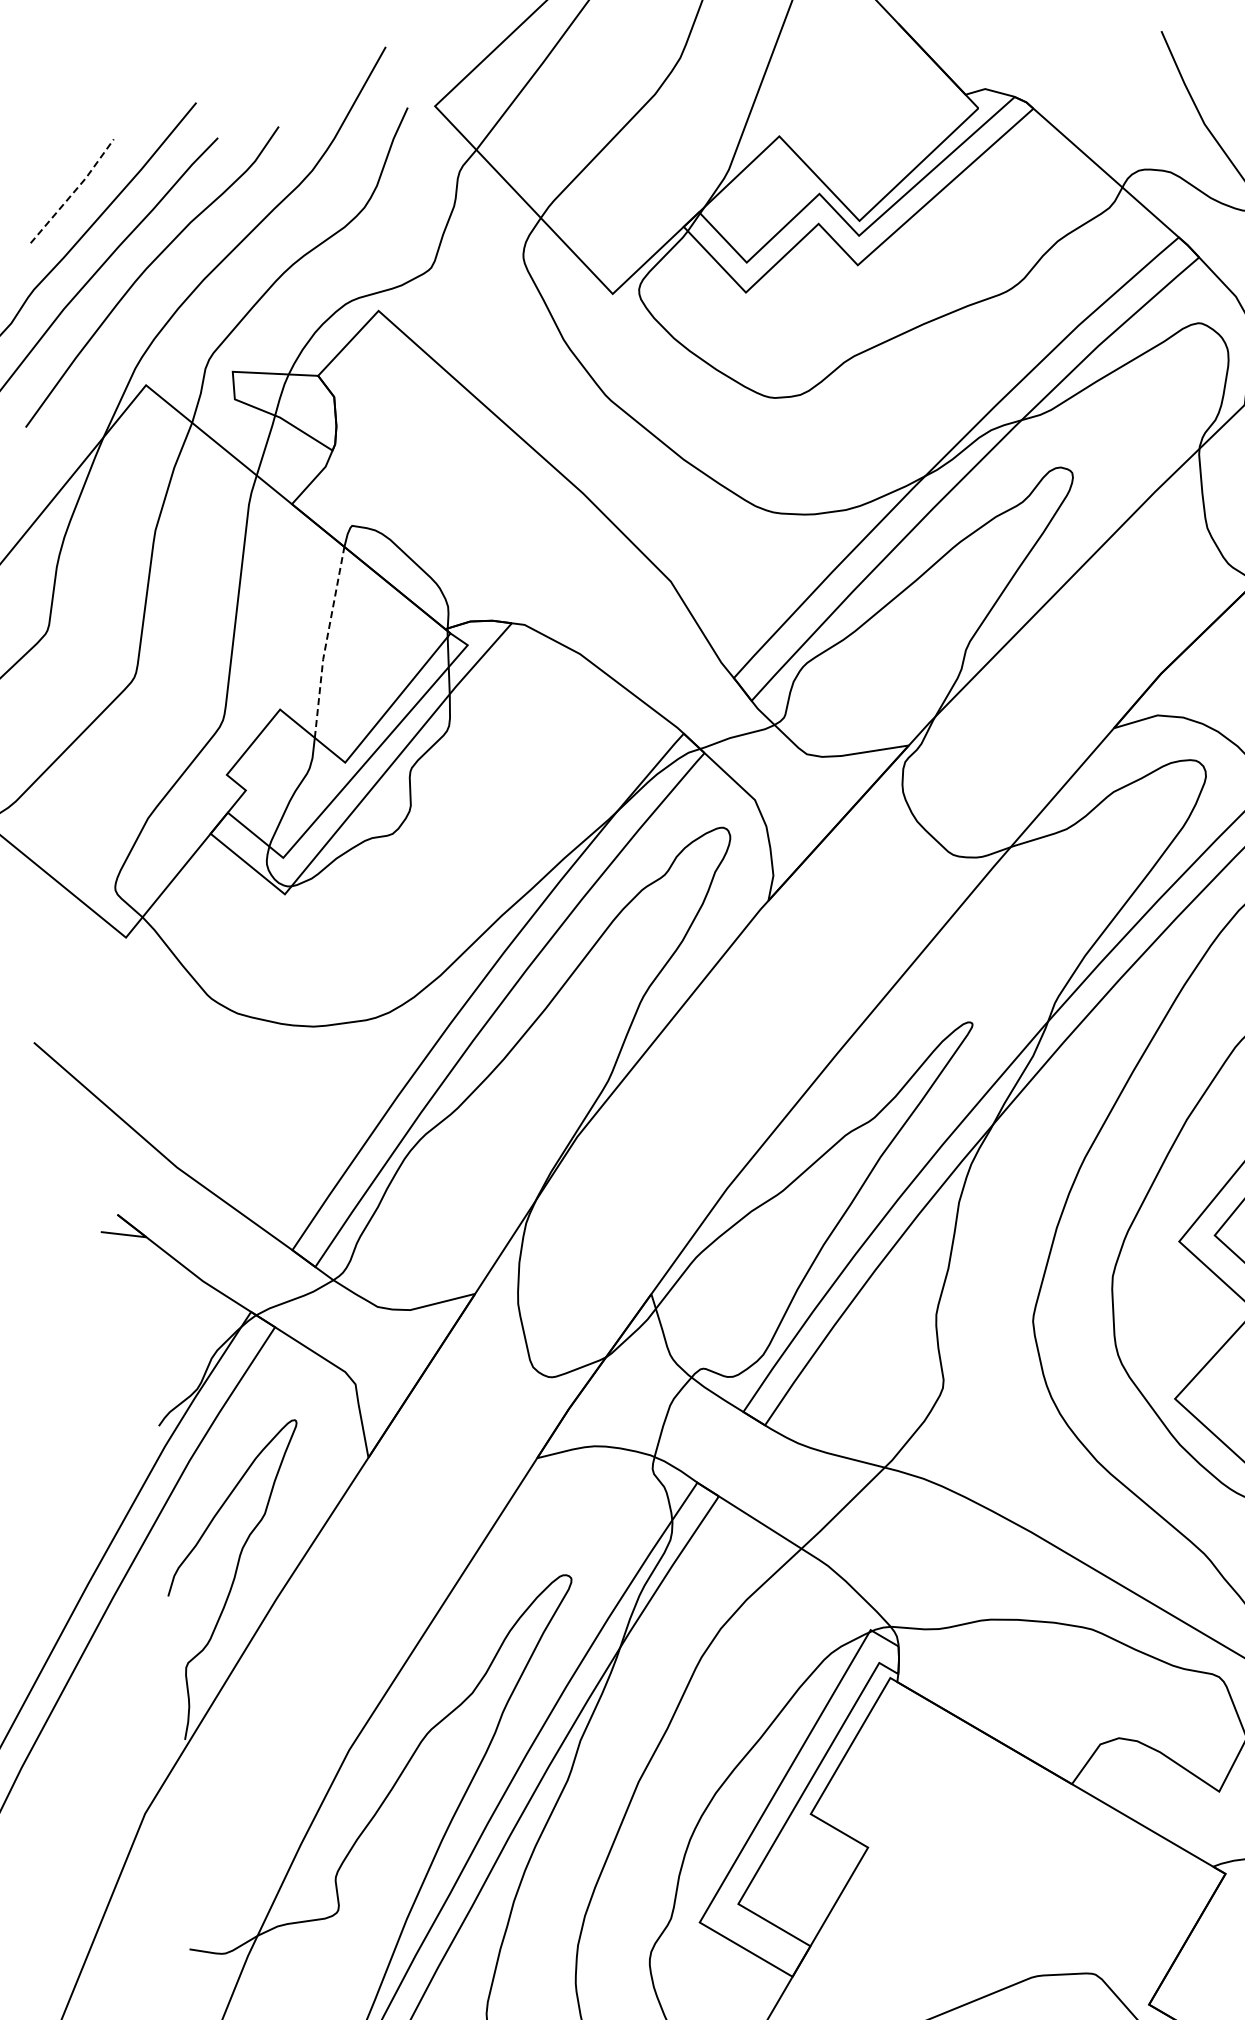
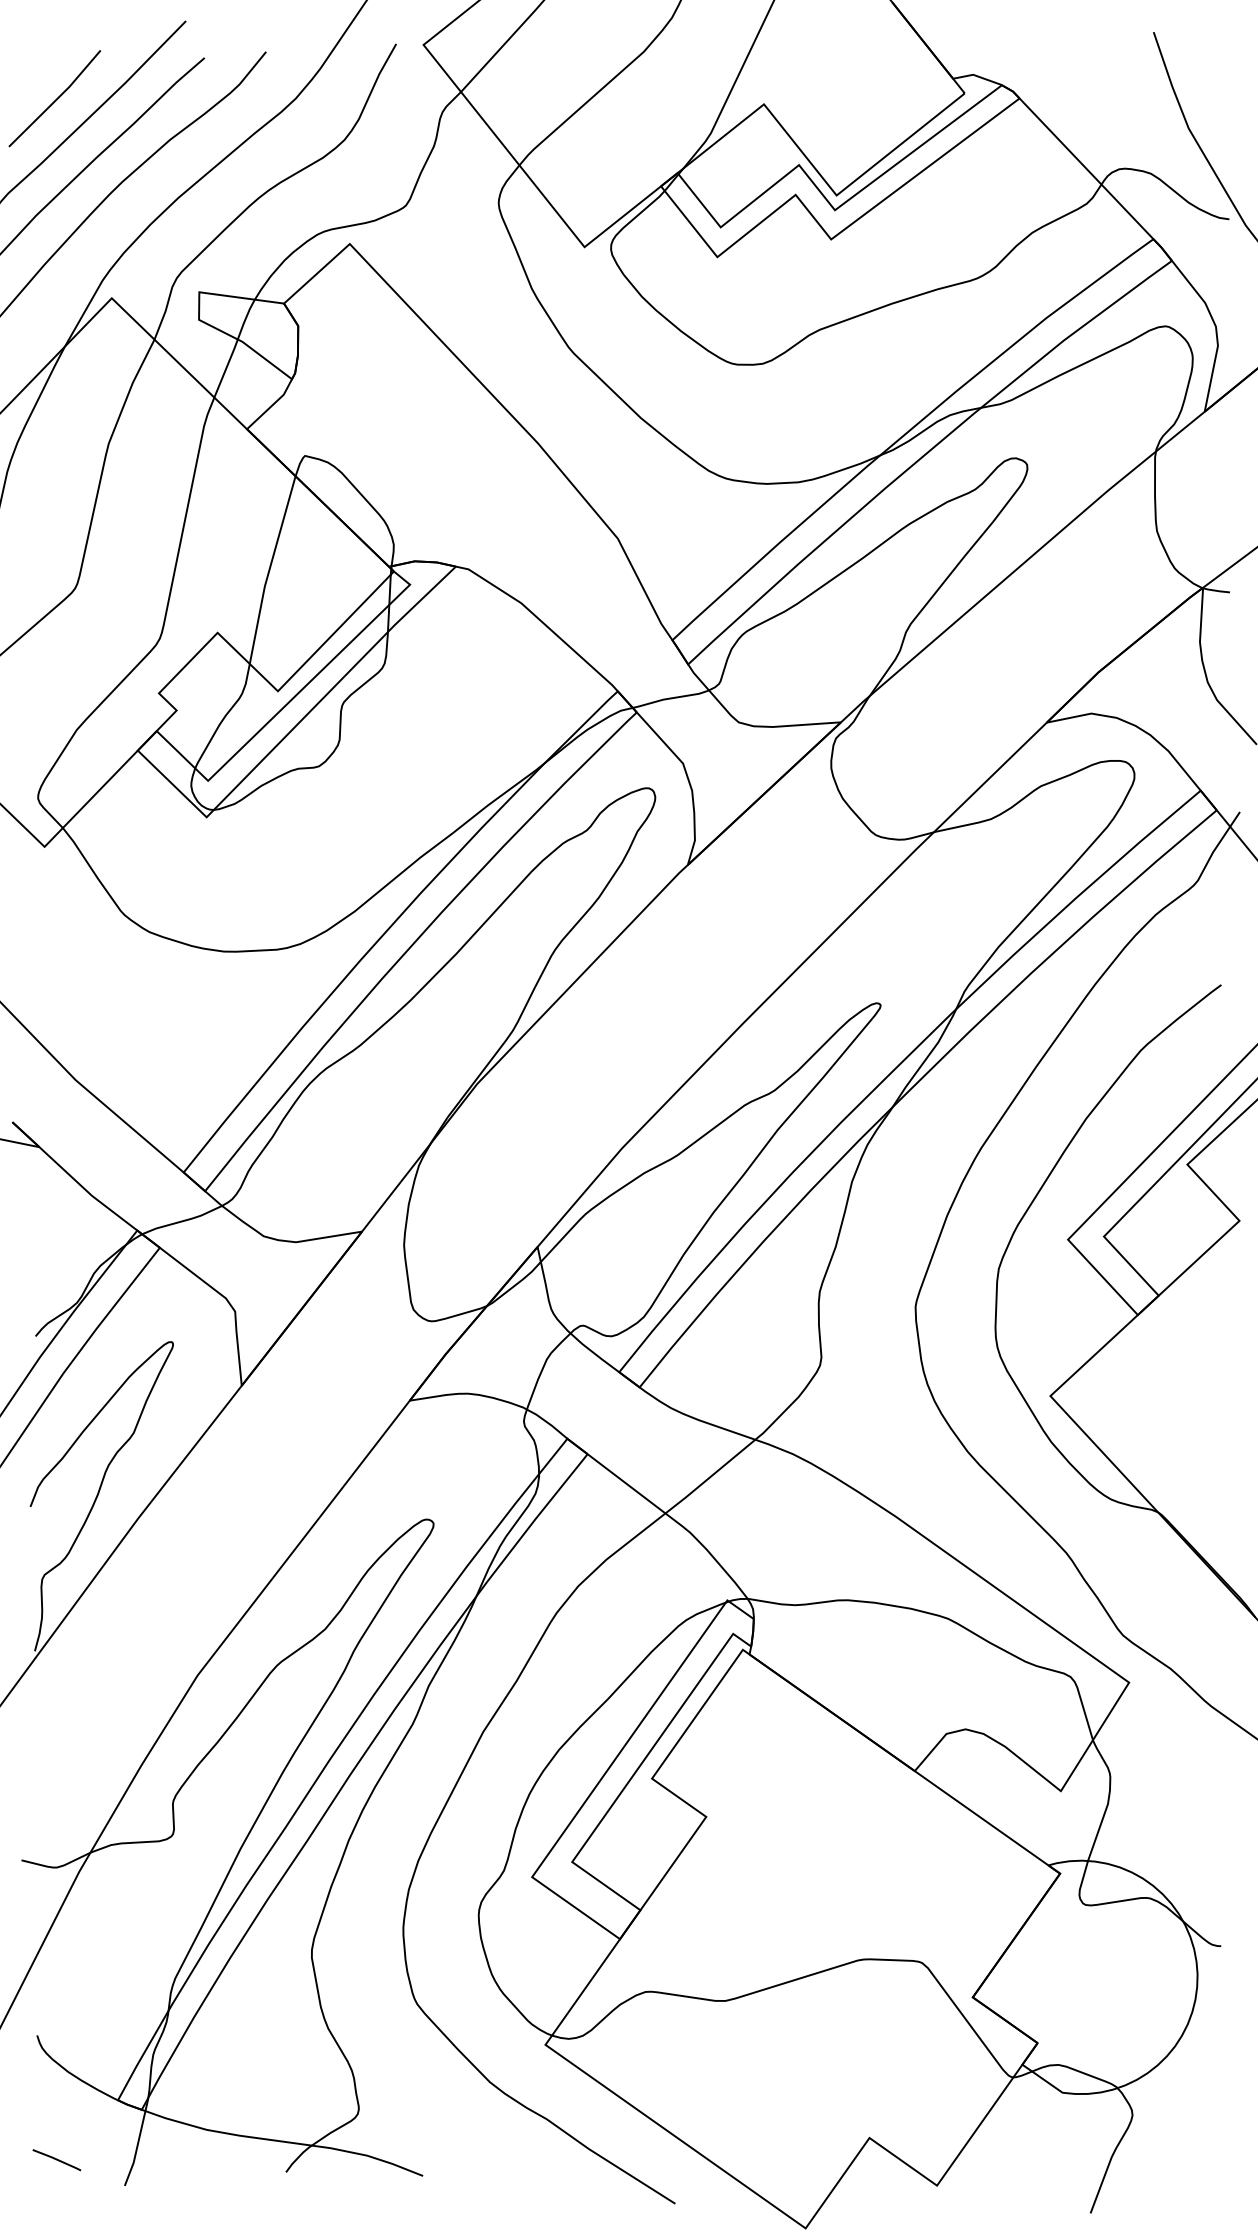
line: (74, 191) -> (56, 99), dashed -> solid
line: (326, 642) -> (269, 569), dashed -> solid

